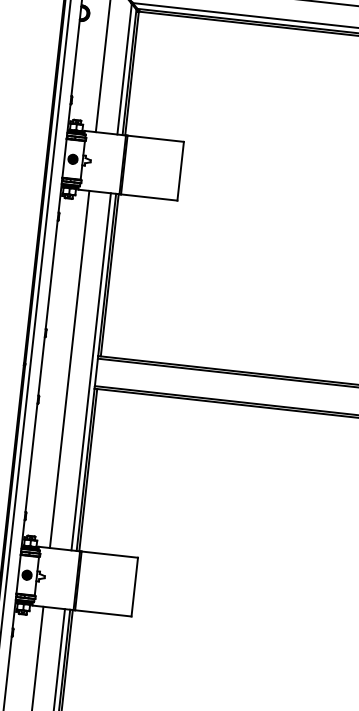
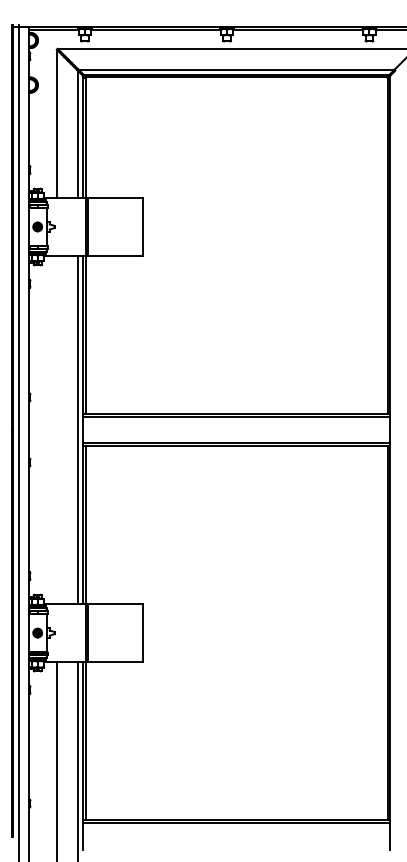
line: (69, 368) -> (56, 429), removed

